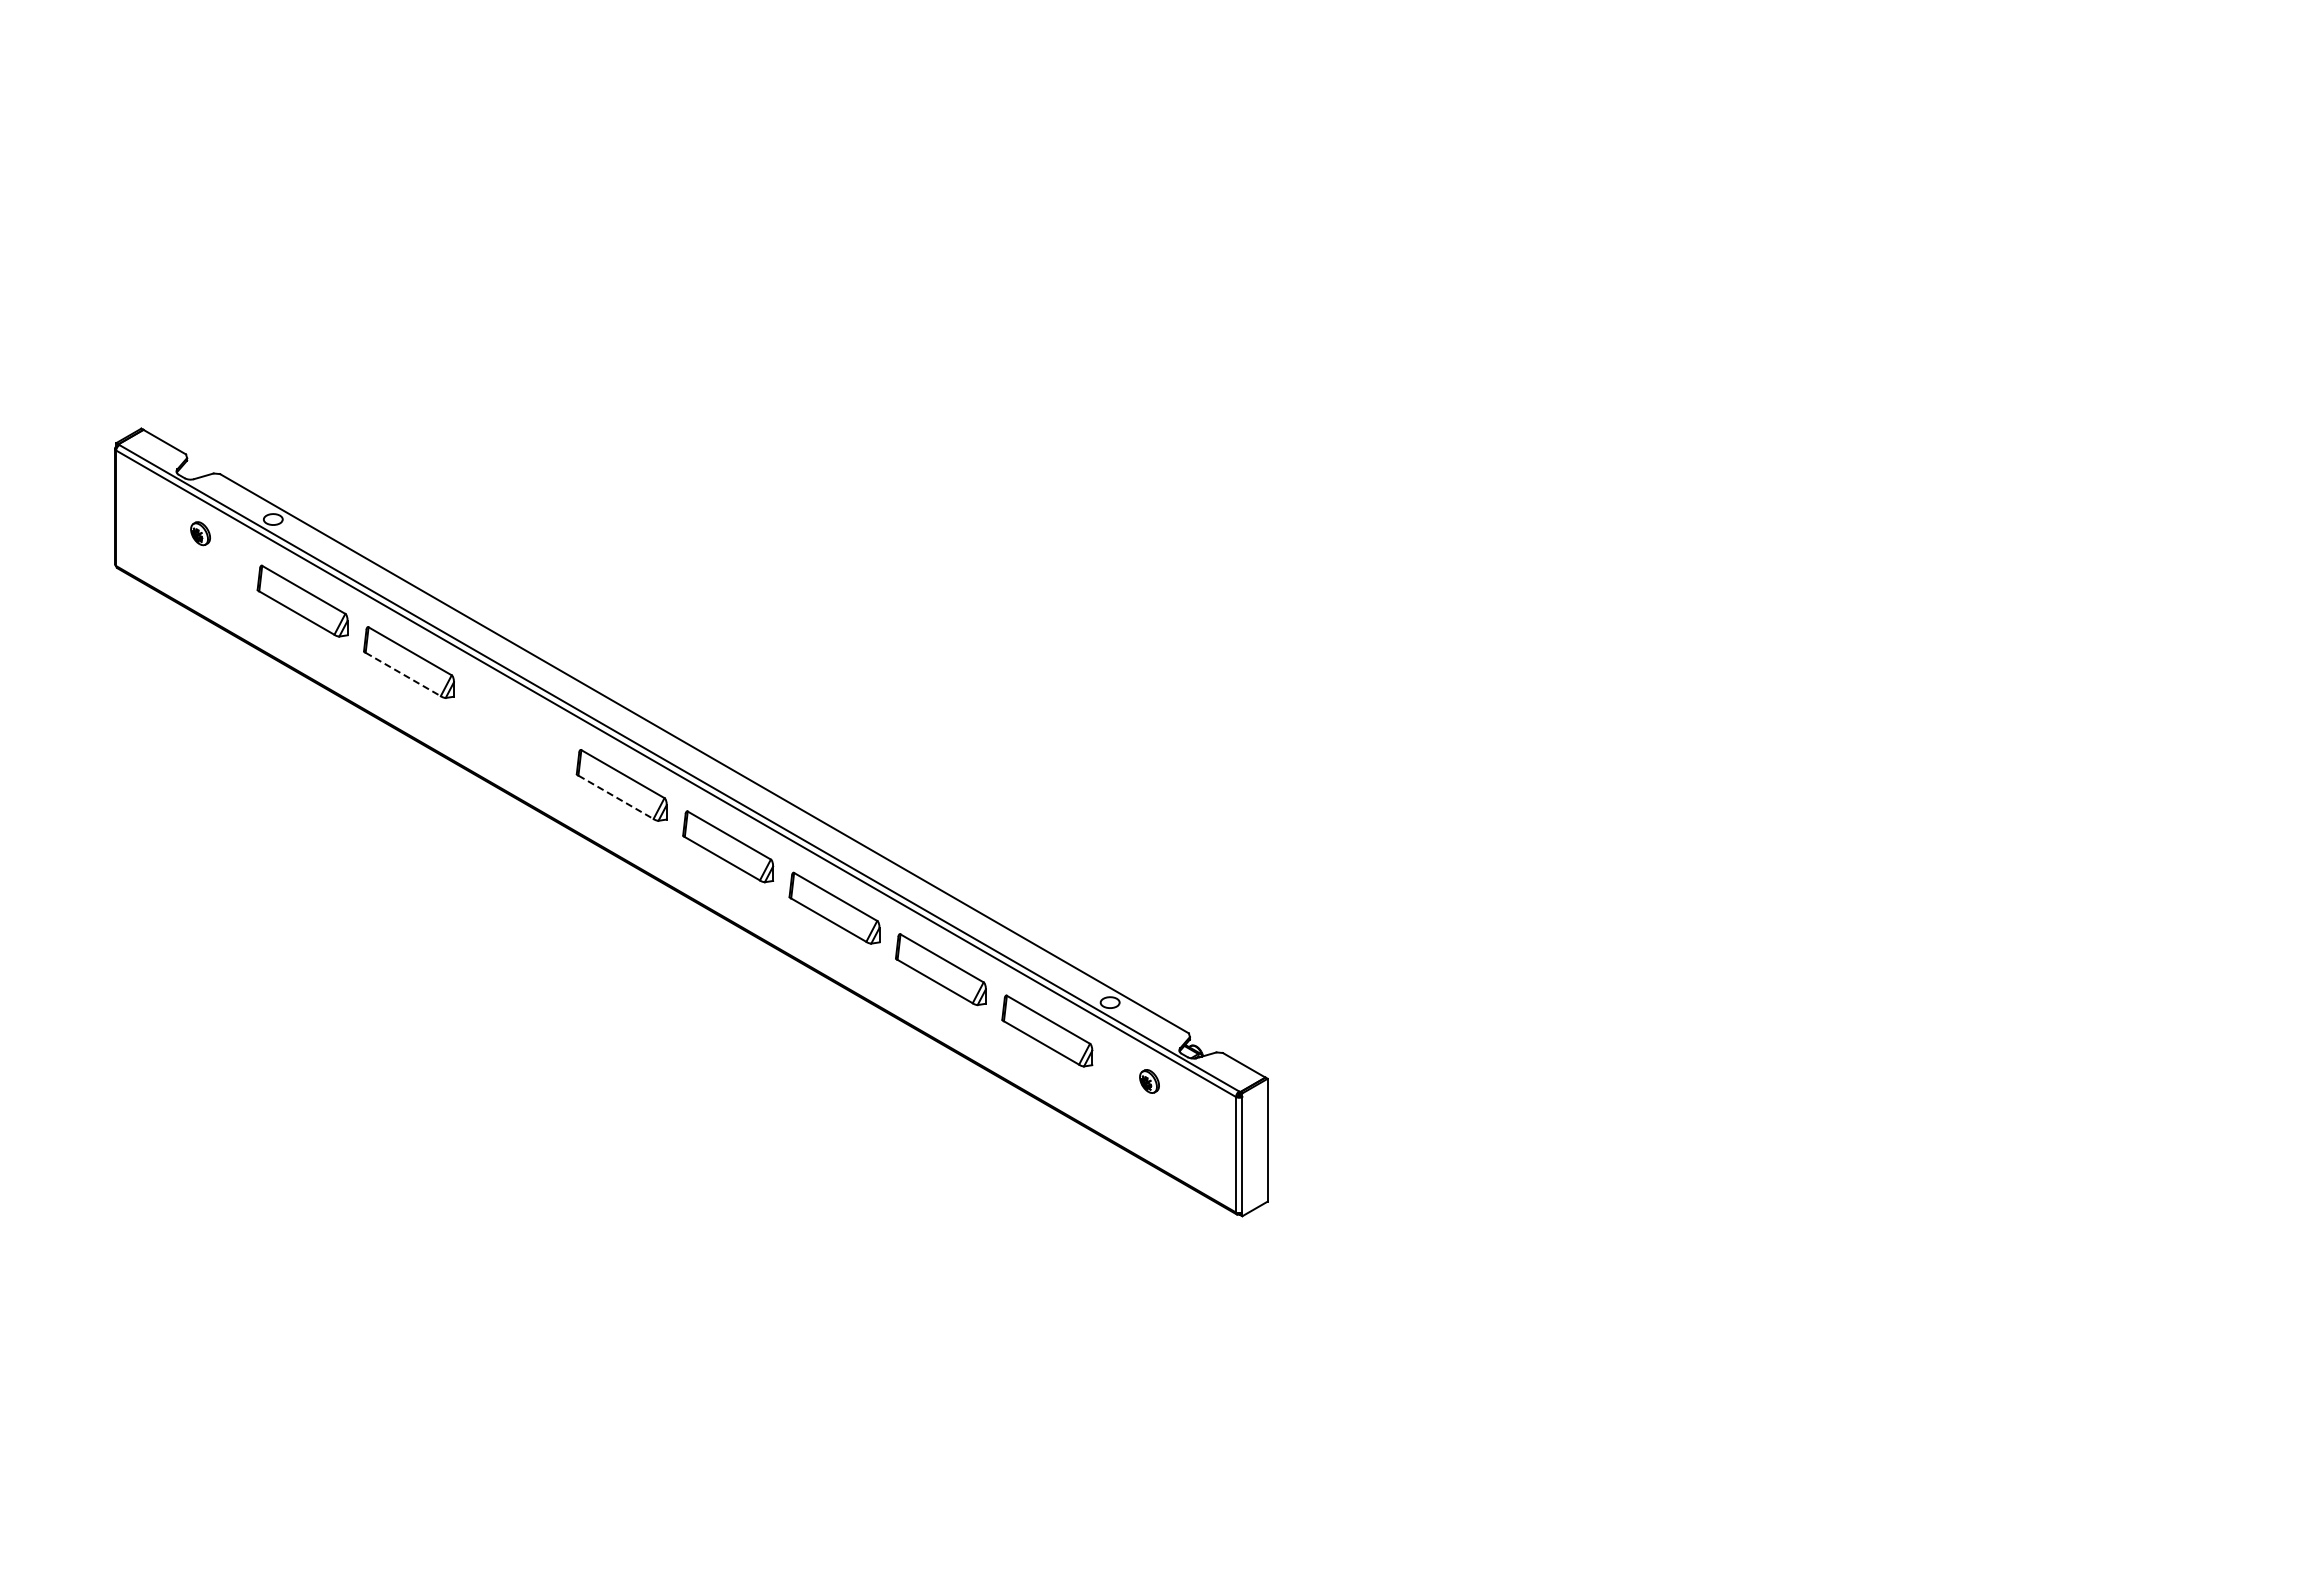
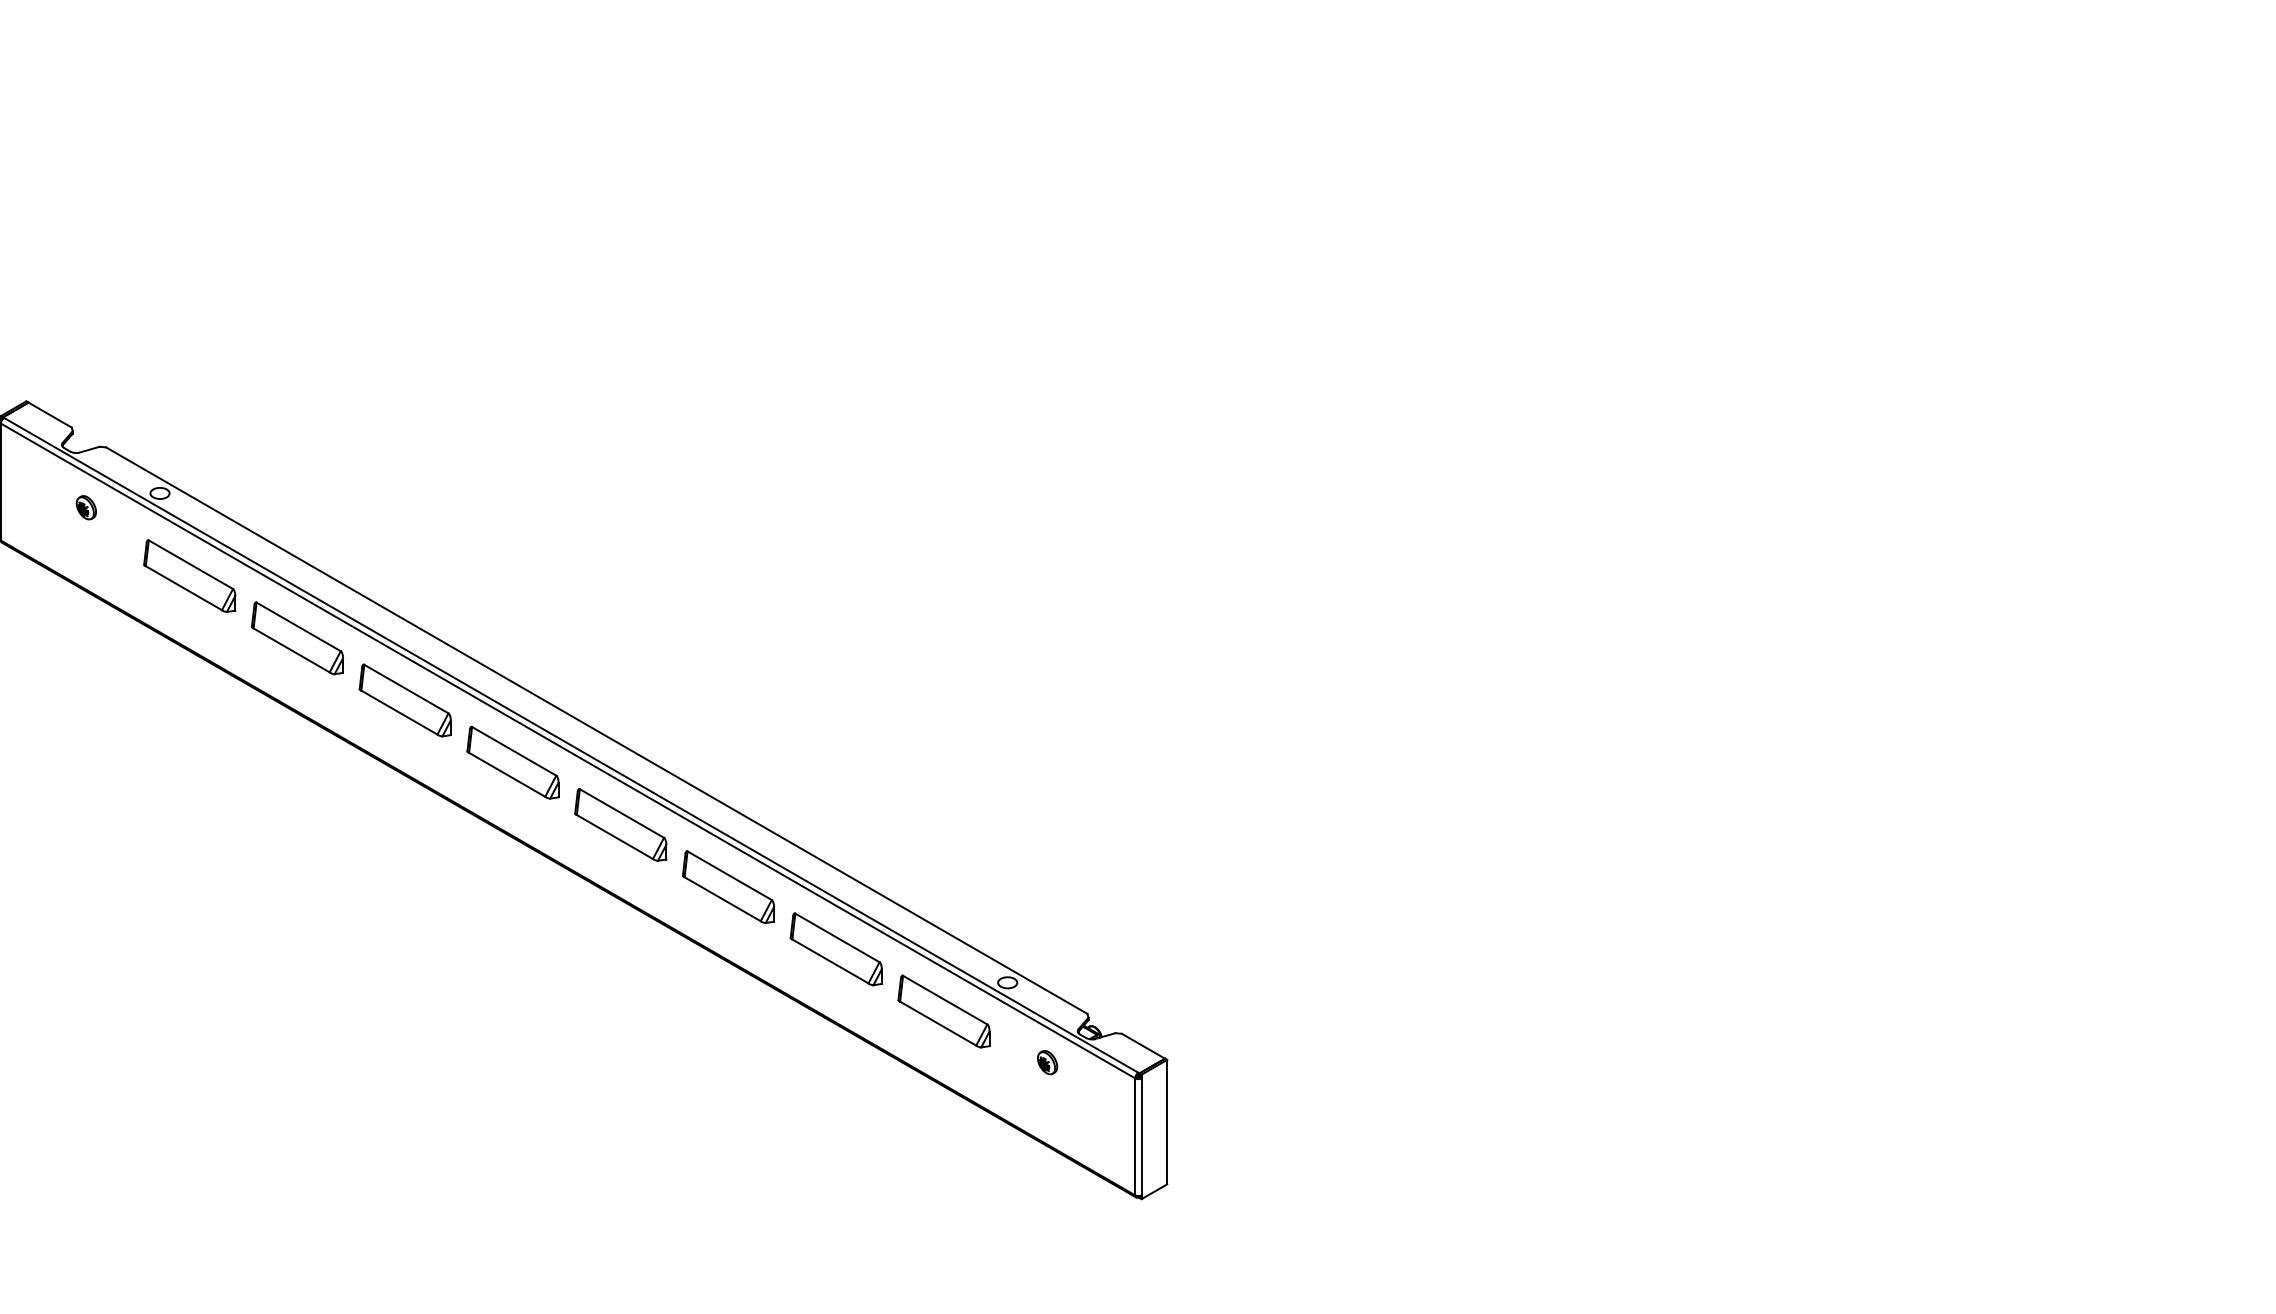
line: (403, 674) -> (291, 650), dashed -> solid
part: (515, 723) -> (405, 700), added
line: (616, 797) -> (507, 774), dashed -> solid

